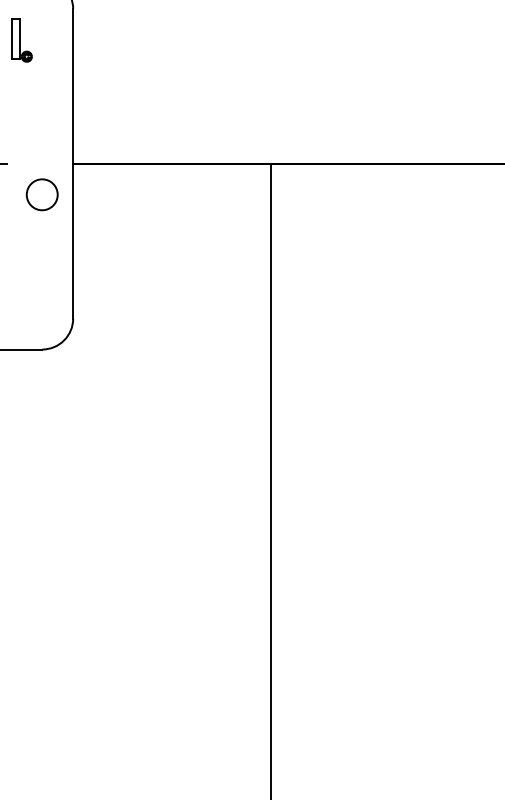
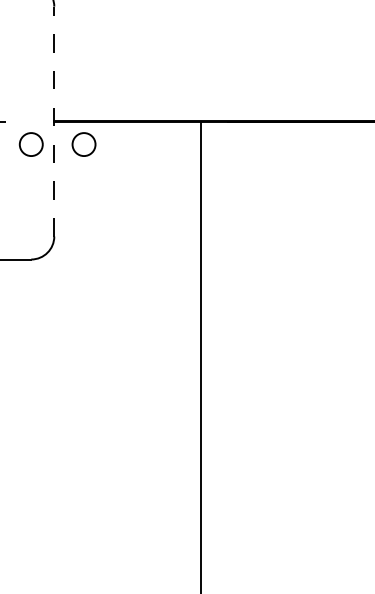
part: (21, 40) -> (15, 29), removed
line: (73, 163) -> (54, 121), solid -> dashed
circle: (112, 194) -> (83, 144), added

